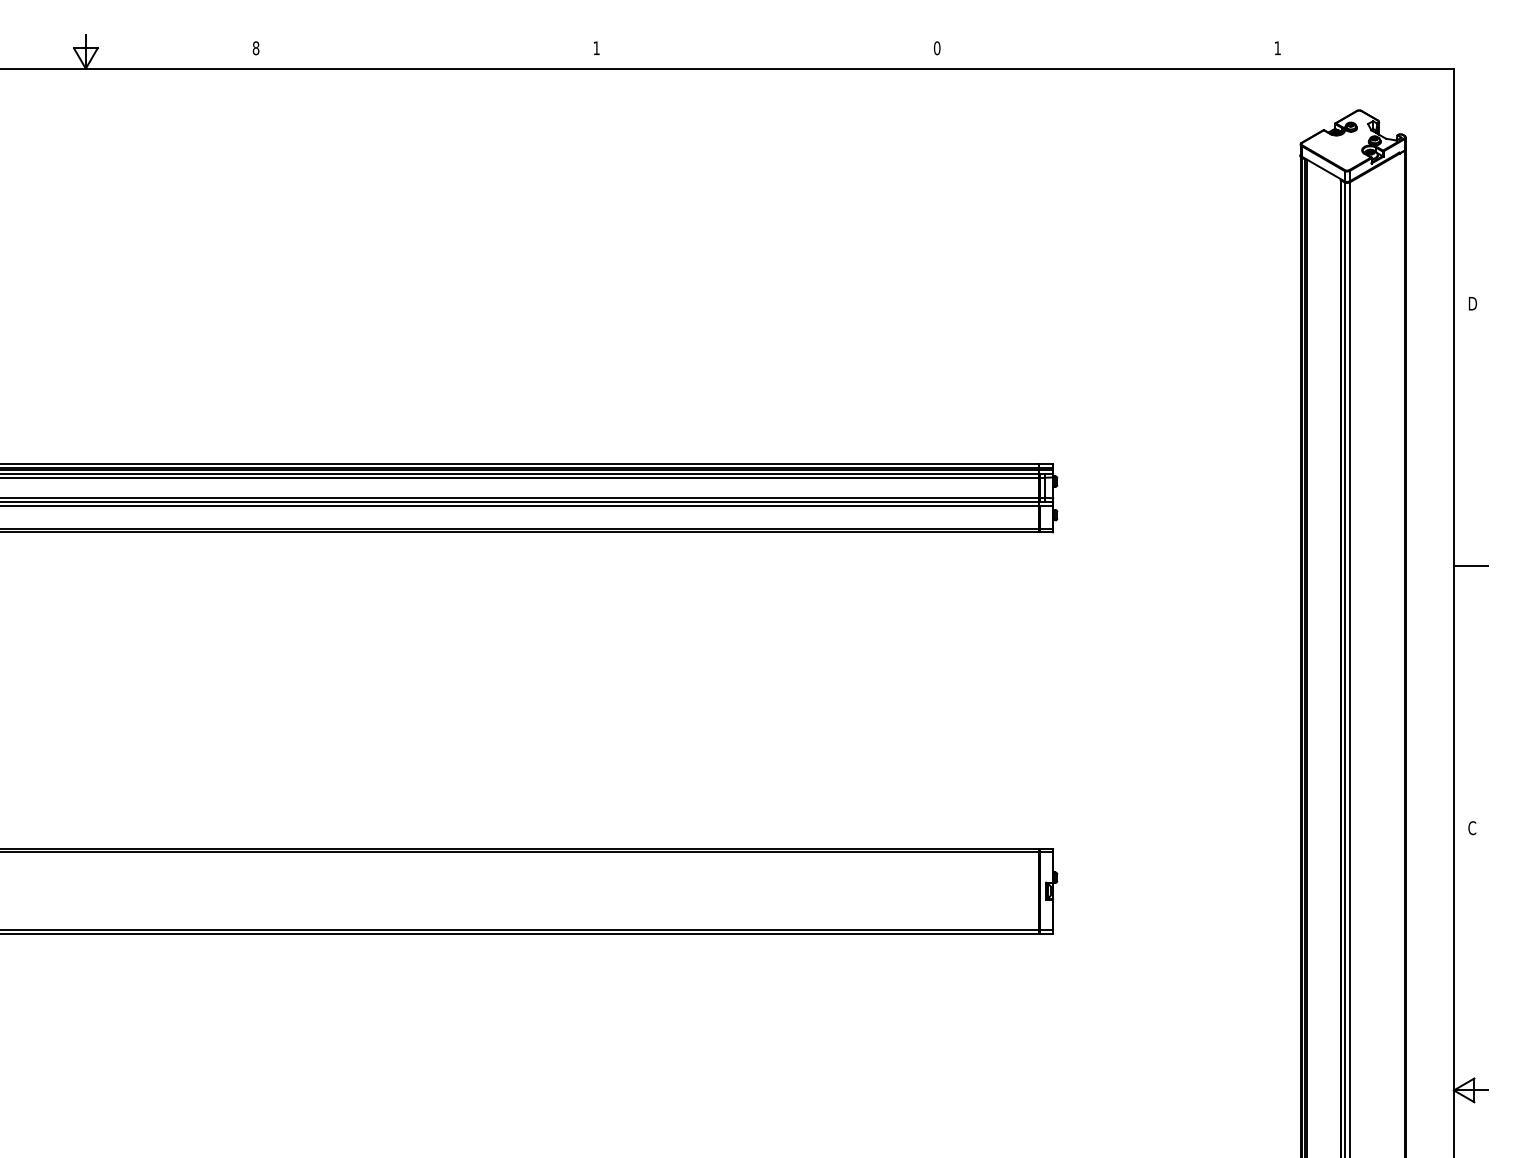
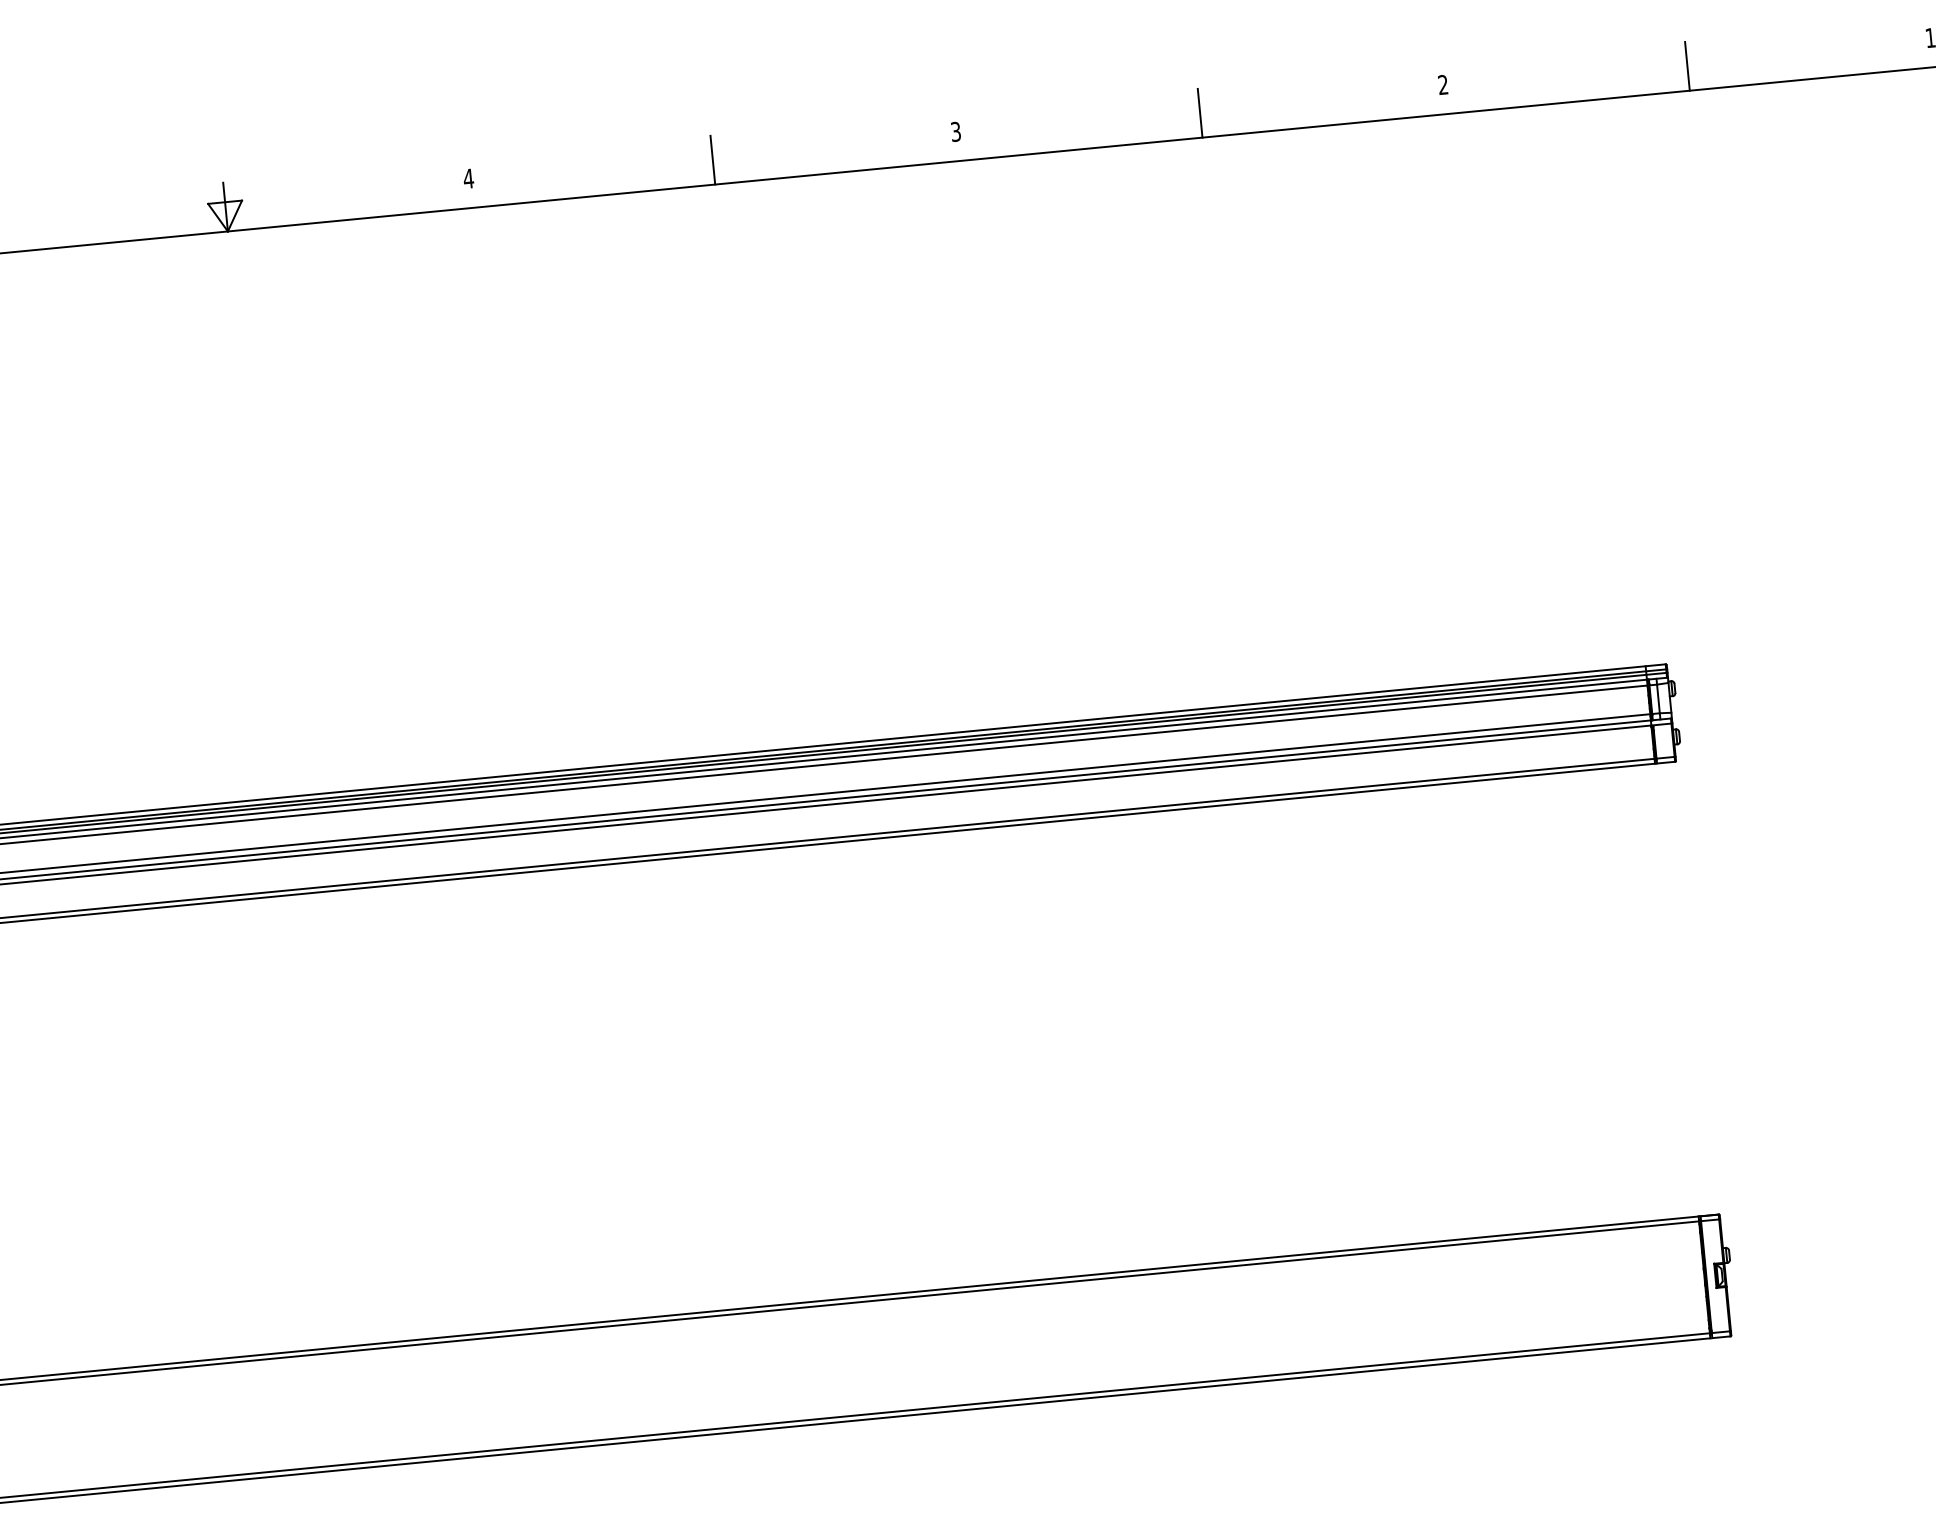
text: (255, 48) -> (467, 179), 8 -> 4
text: (596, 48) -> (955, 132), 1 -> 3
text: (936, 48) -> (1442, 85), 0 -> 2
line: (426, 51) -> (712, 159), added
line: (766, 51) -> (1199, 113), added
line: (1107, 51) -> (1687, 66), added

